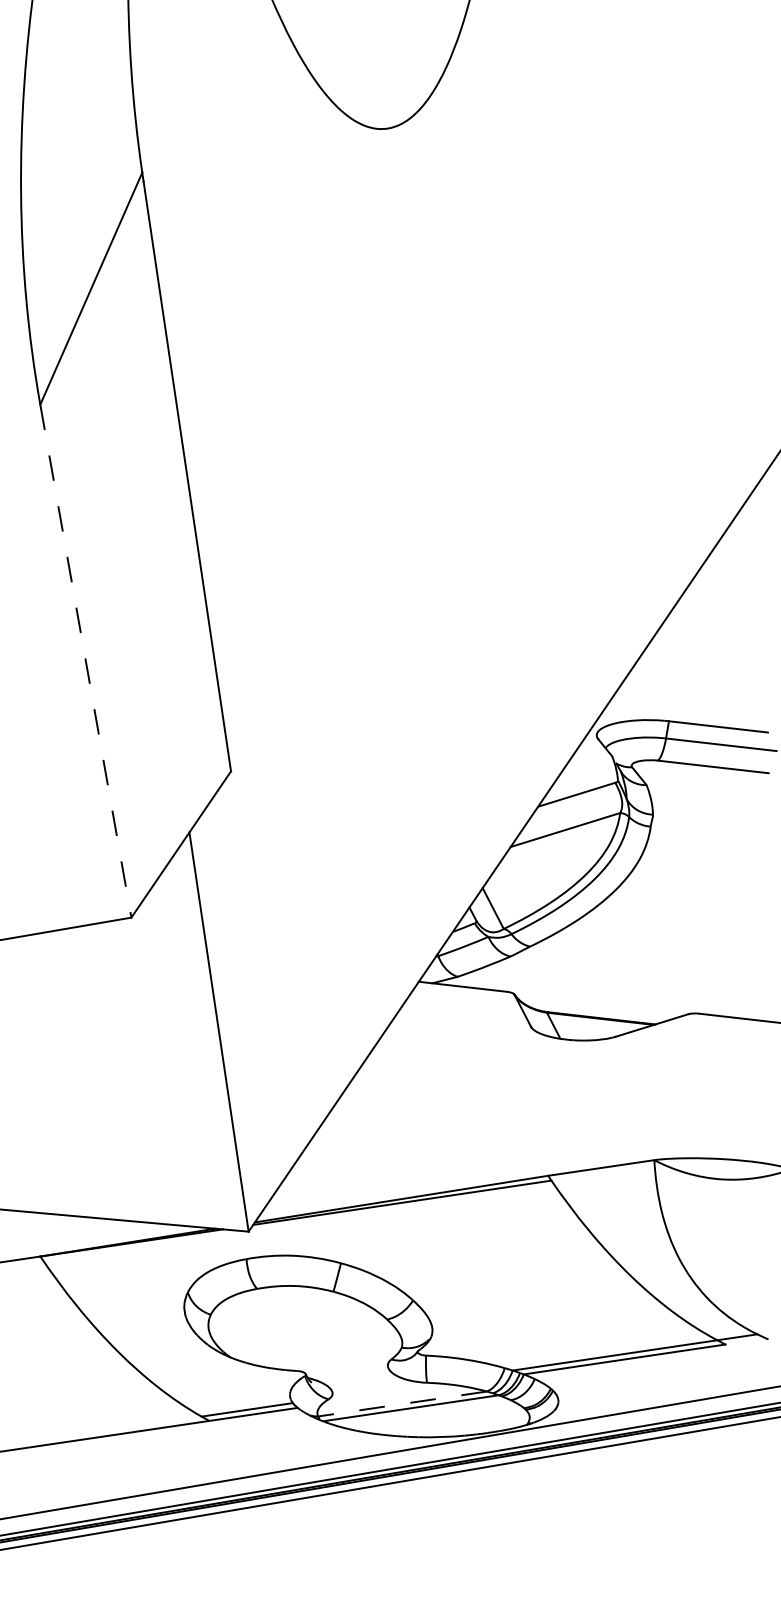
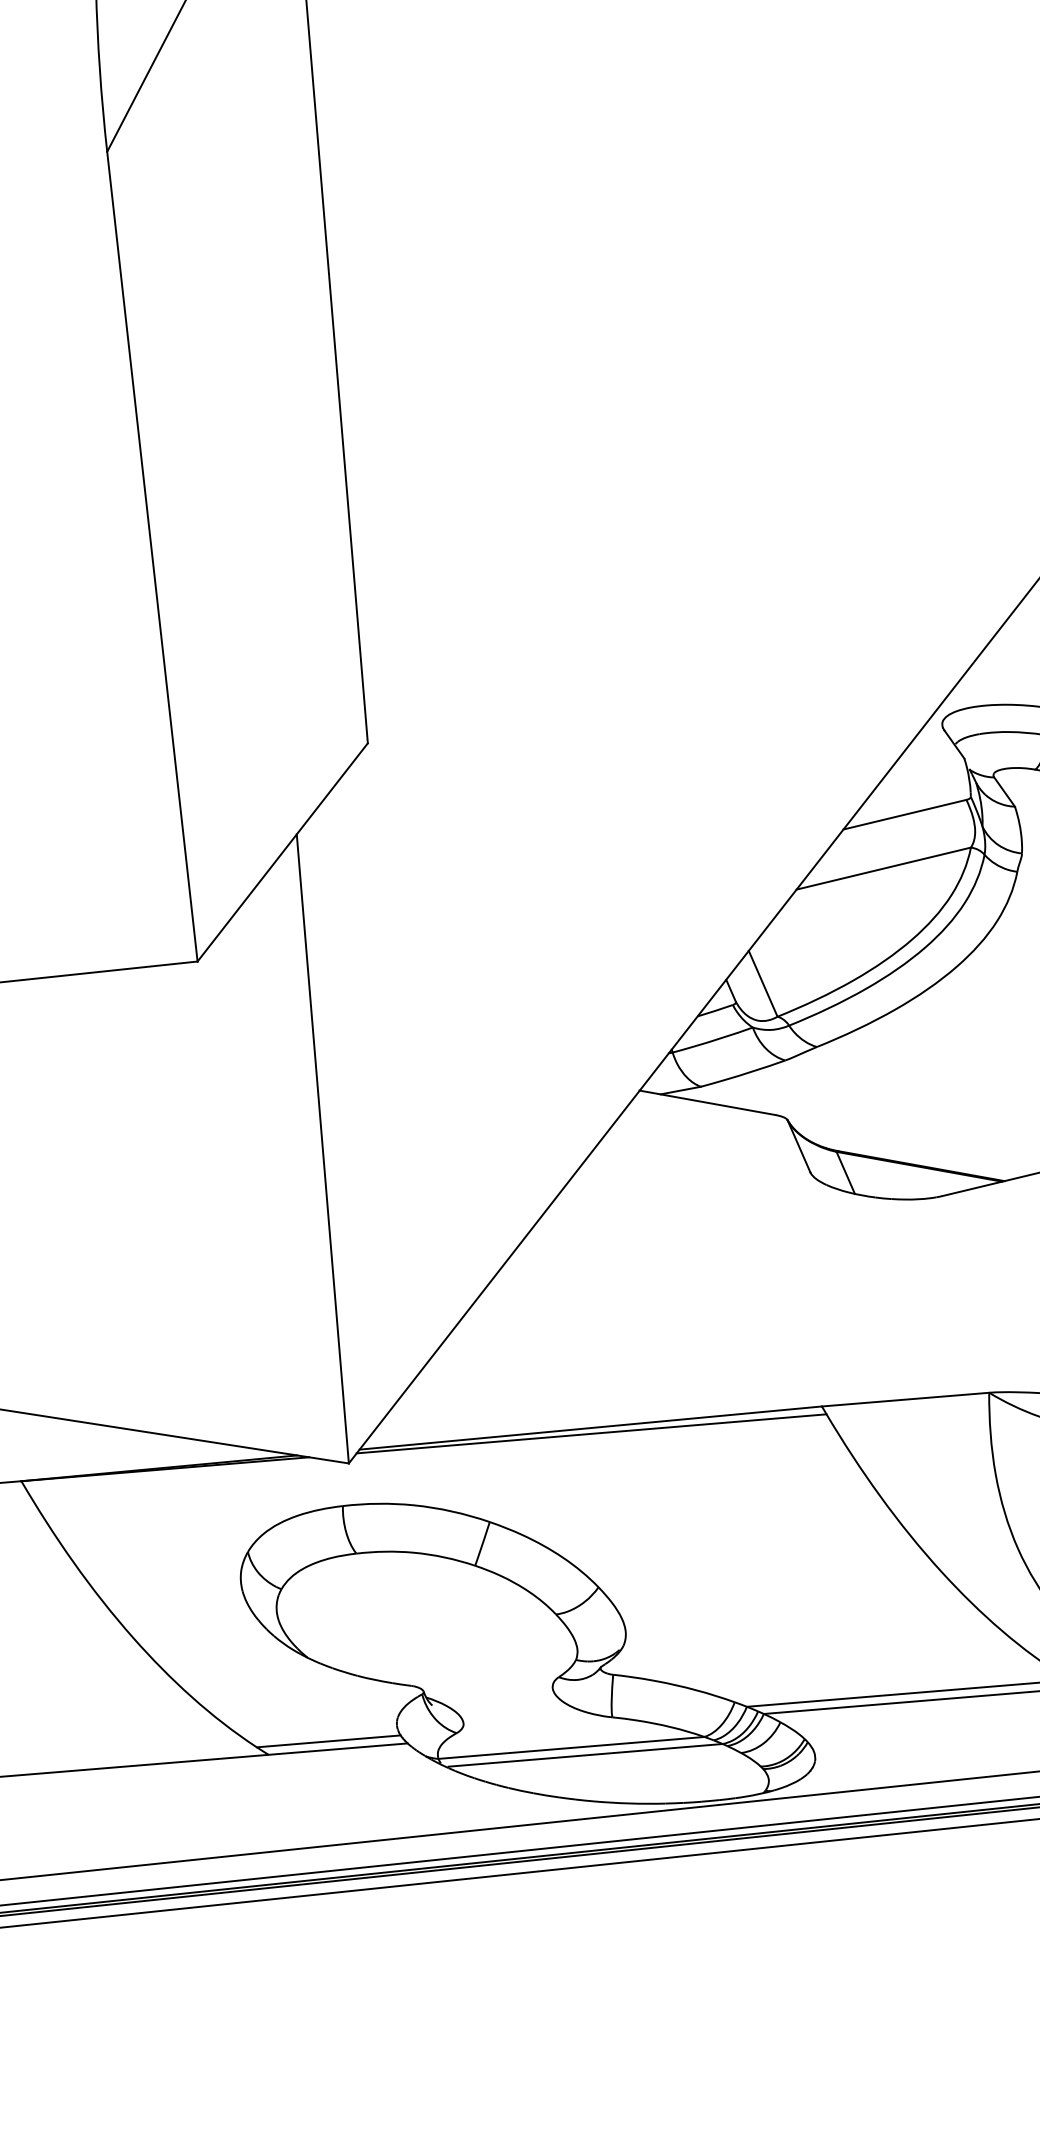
line: (85, 661) -> (151, 557), dashed -> solid
line: (401, 1404) -> (569, 1748), dashed -> solid

